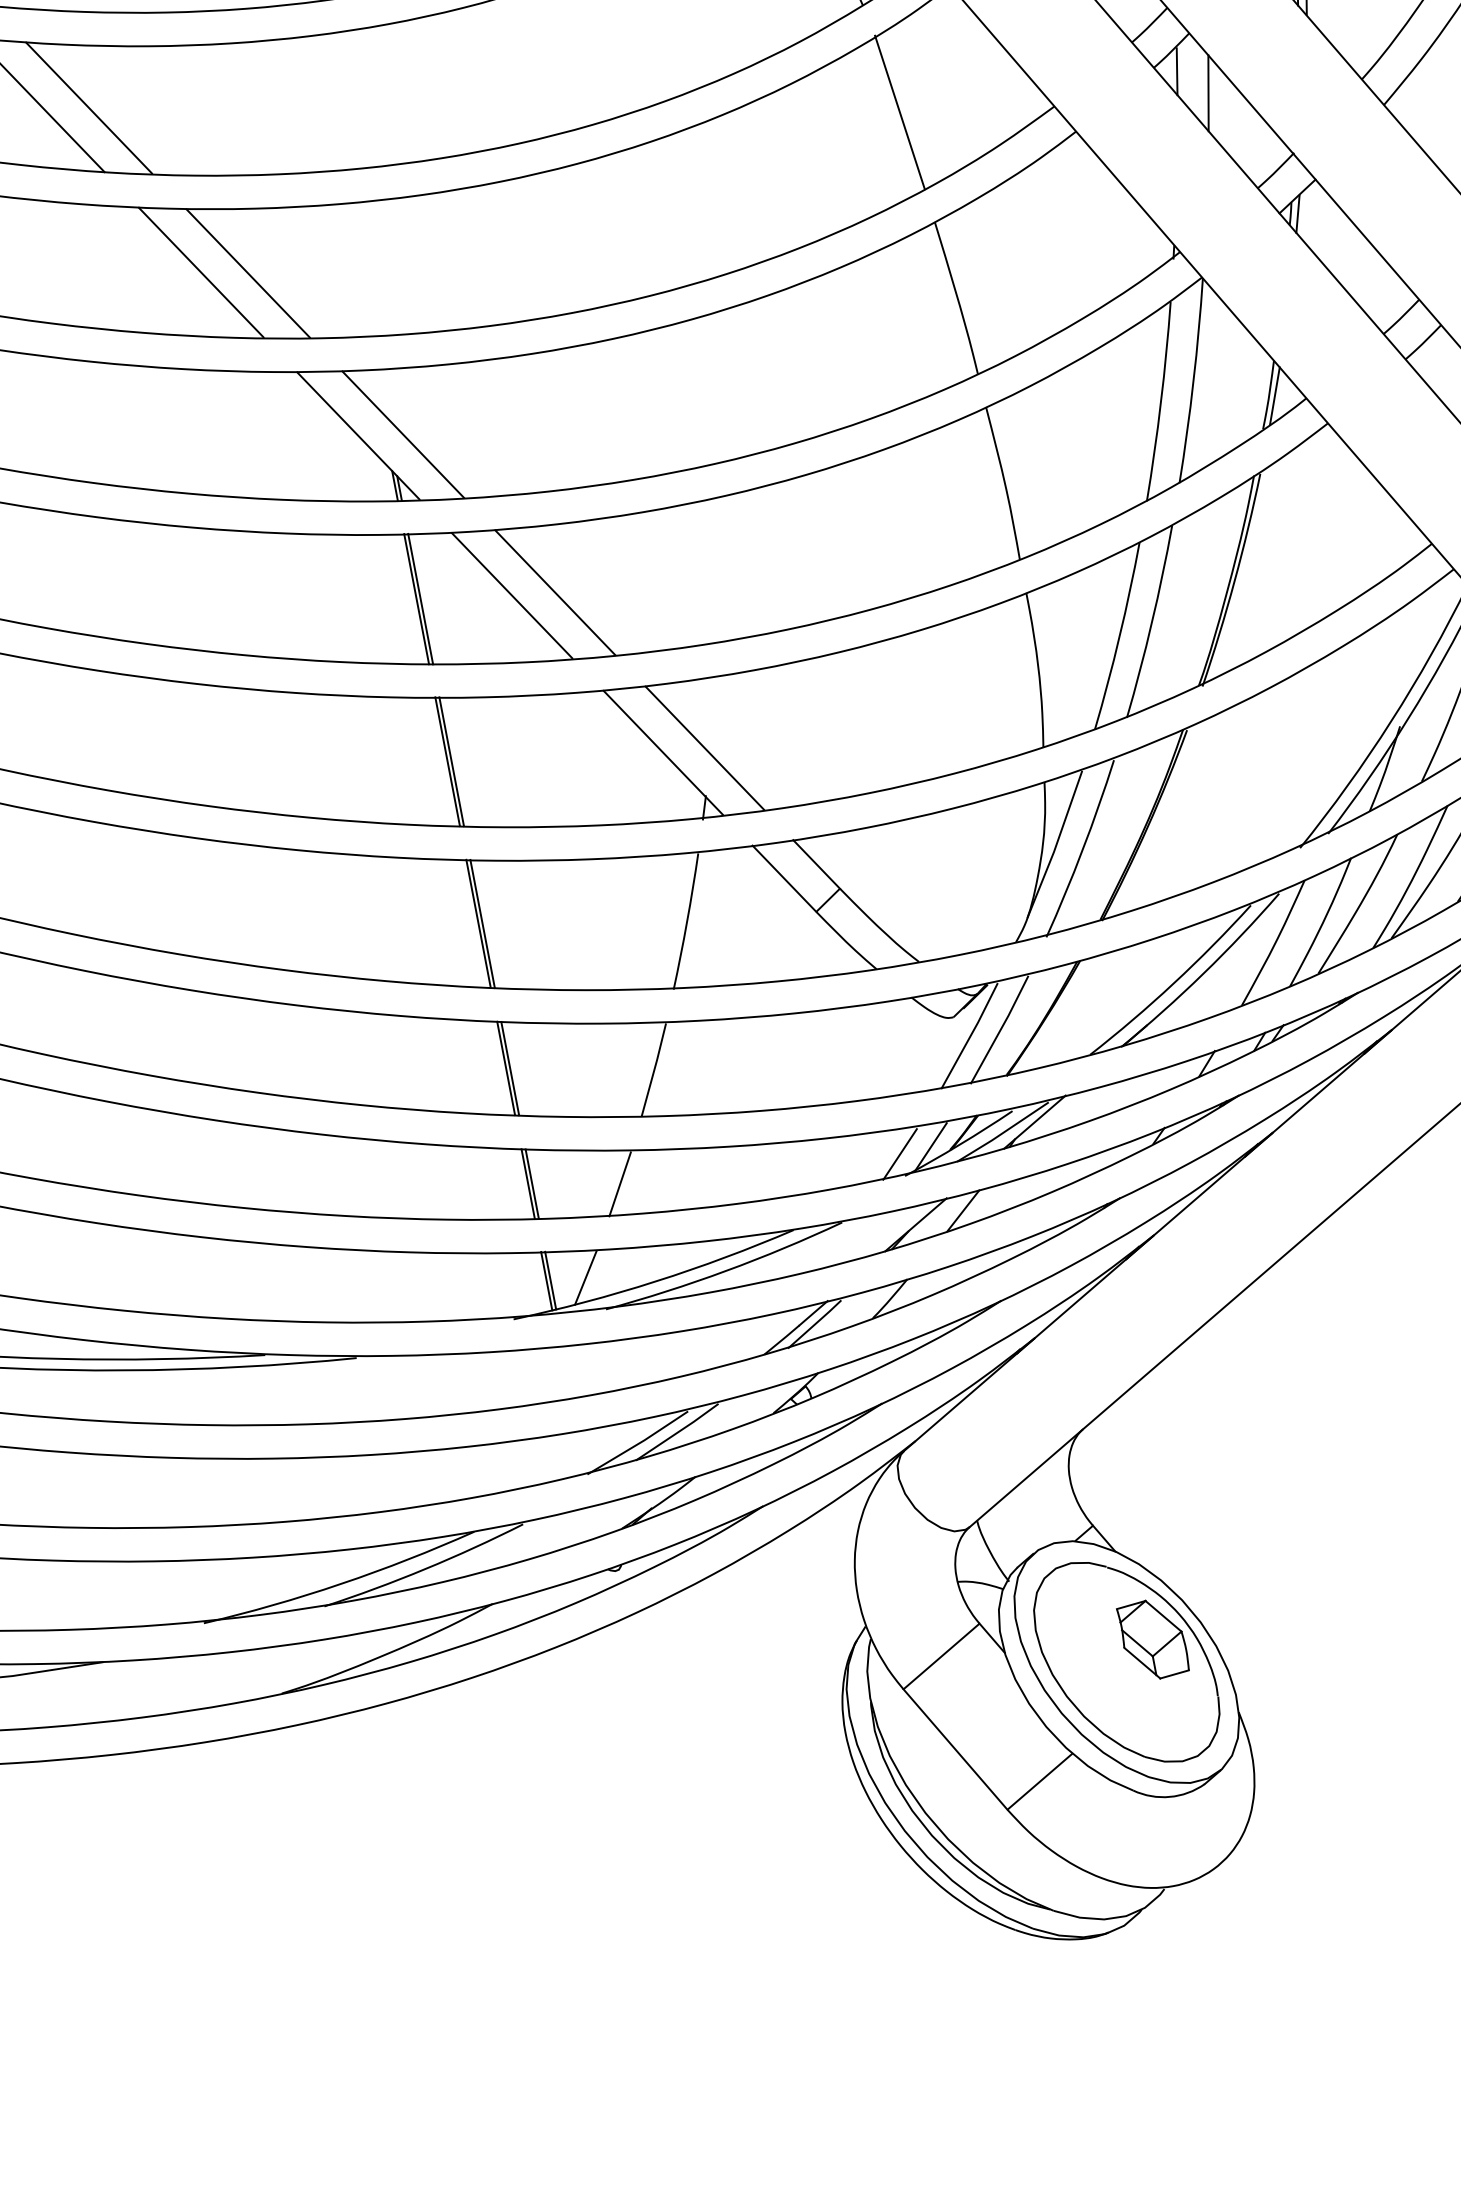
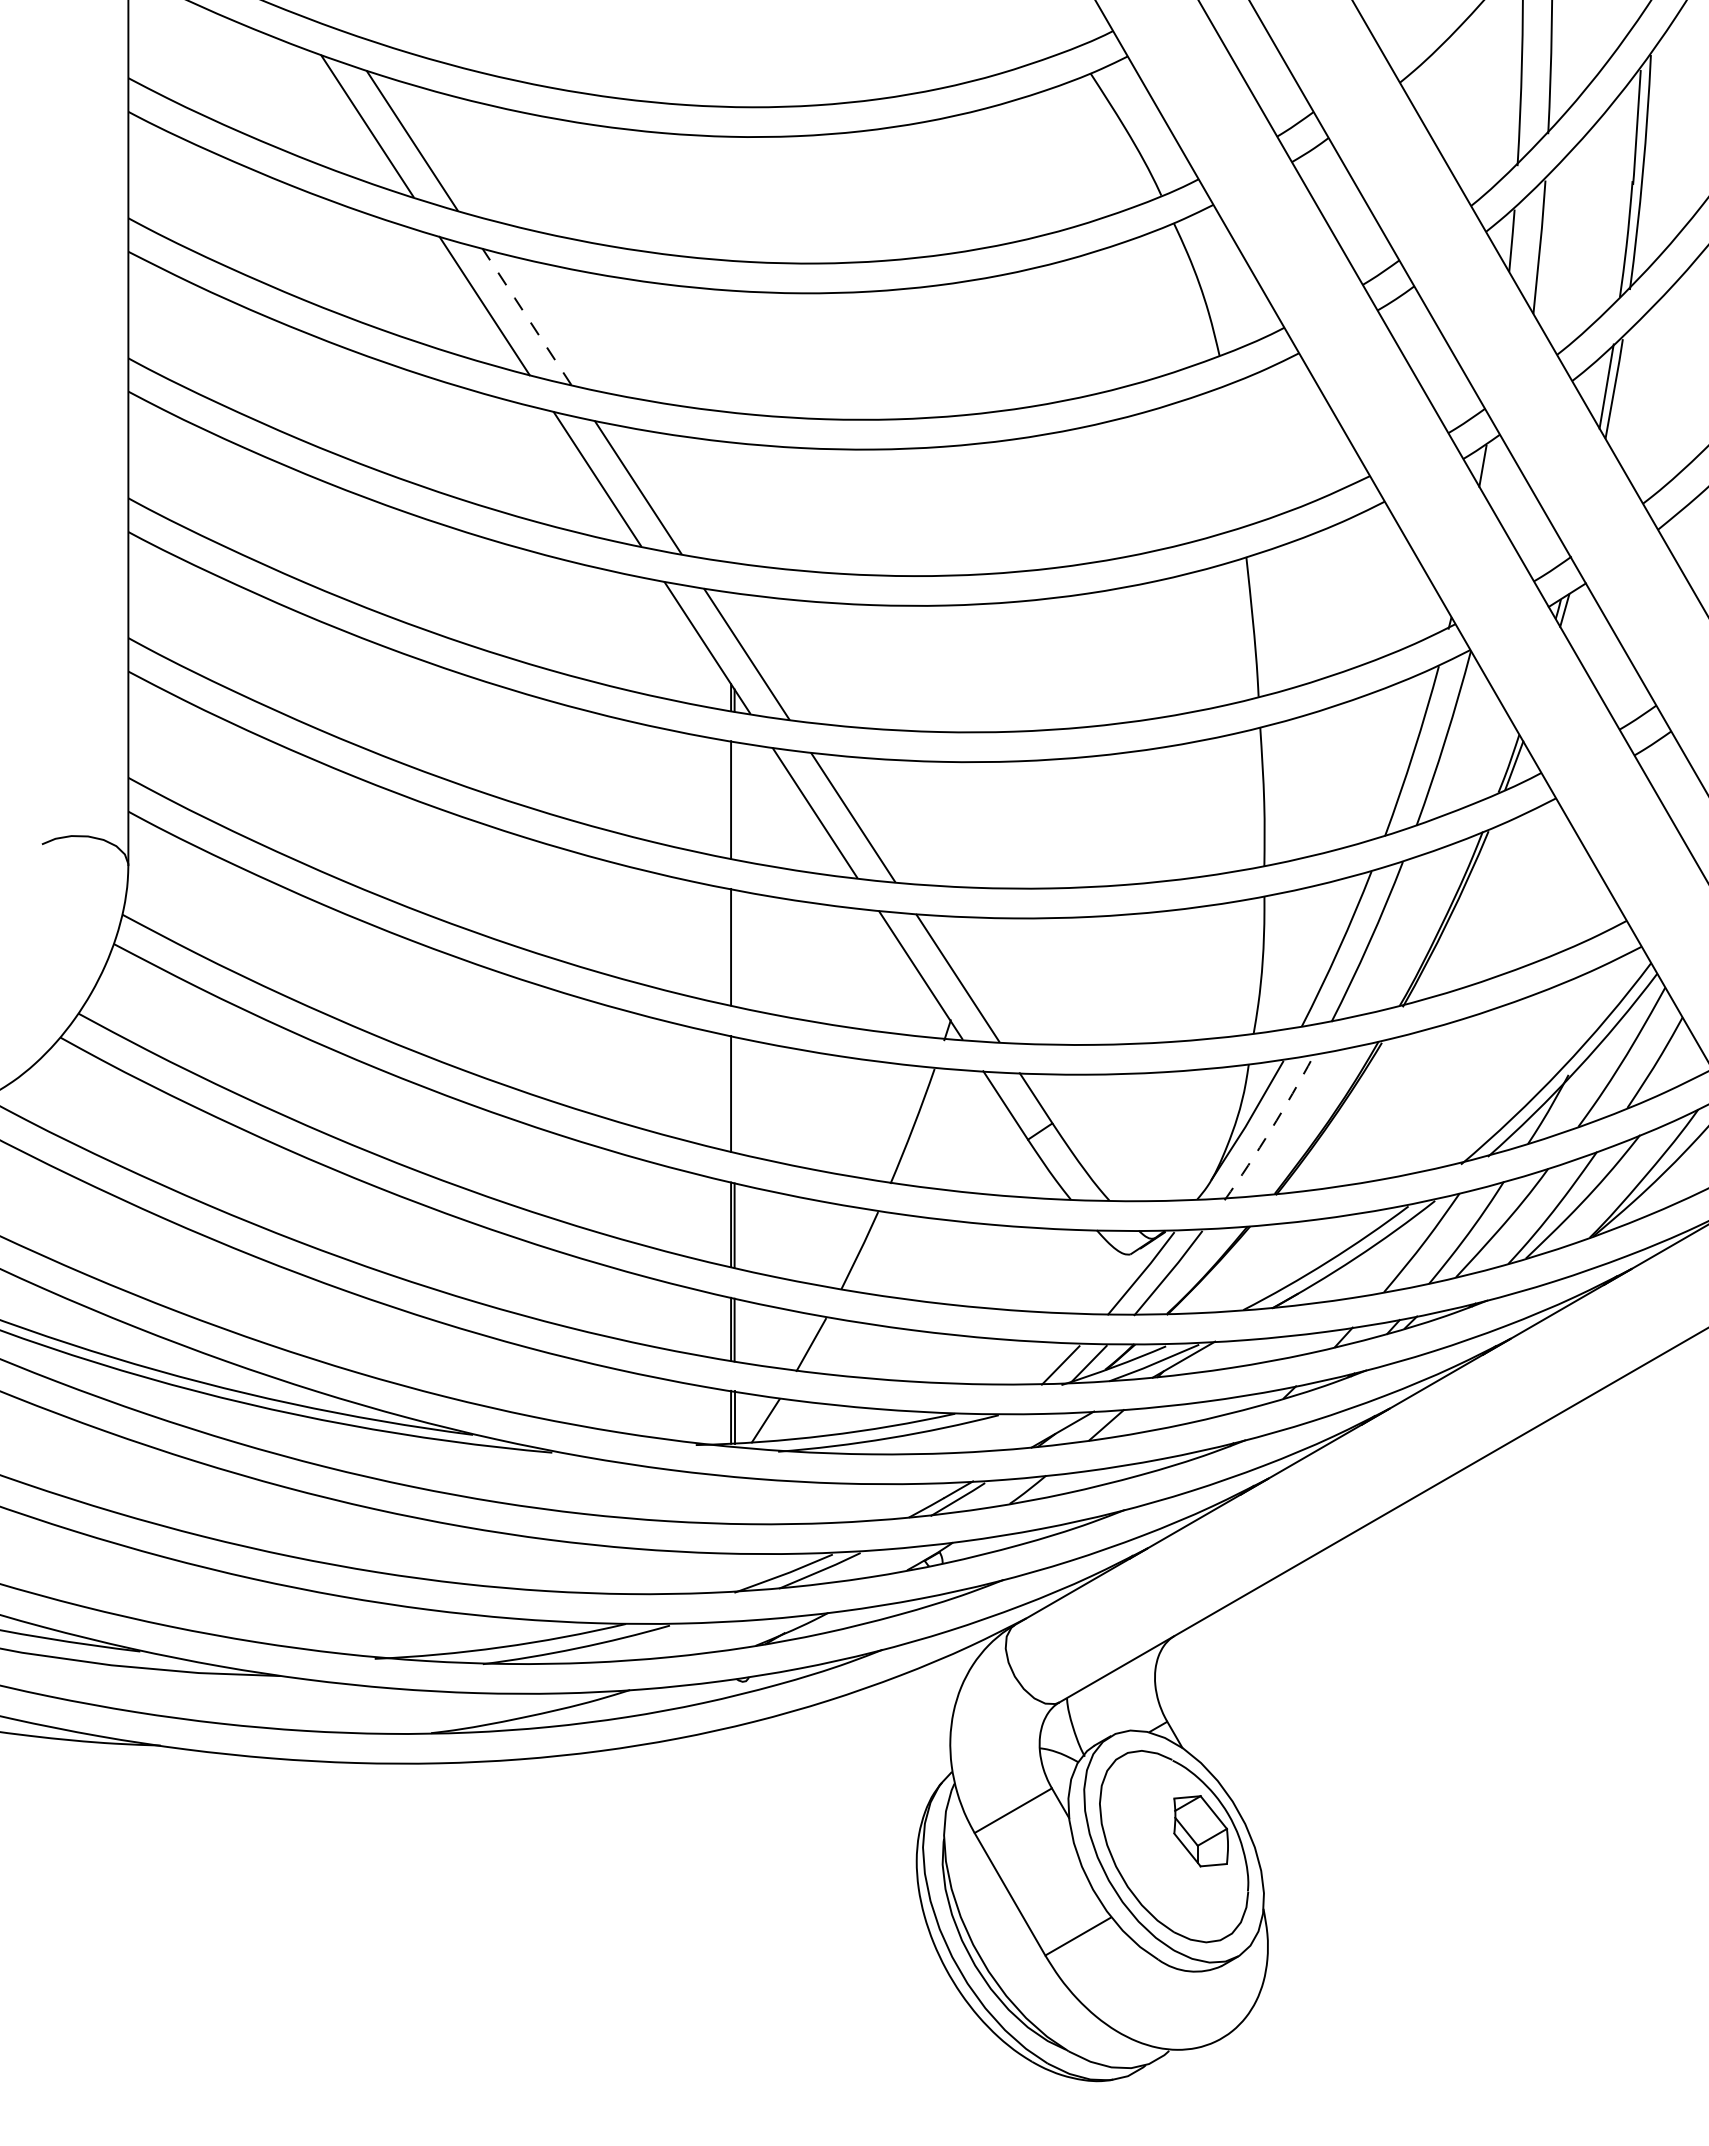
line: (1208, 93) -> (1506, 490), removed
line: (88, 106) -> (526, 315), solid -> dashed
line: (900, 112) -> (1234, 455), removed
line: (420, 598) -> (734, 800), removed
line: (451, 761) -> (734, 947), removed
arc: (1082, 849) -> (1270, 1129), solid -> dashed
line: (482, 923) -> (734, 1094), removed

